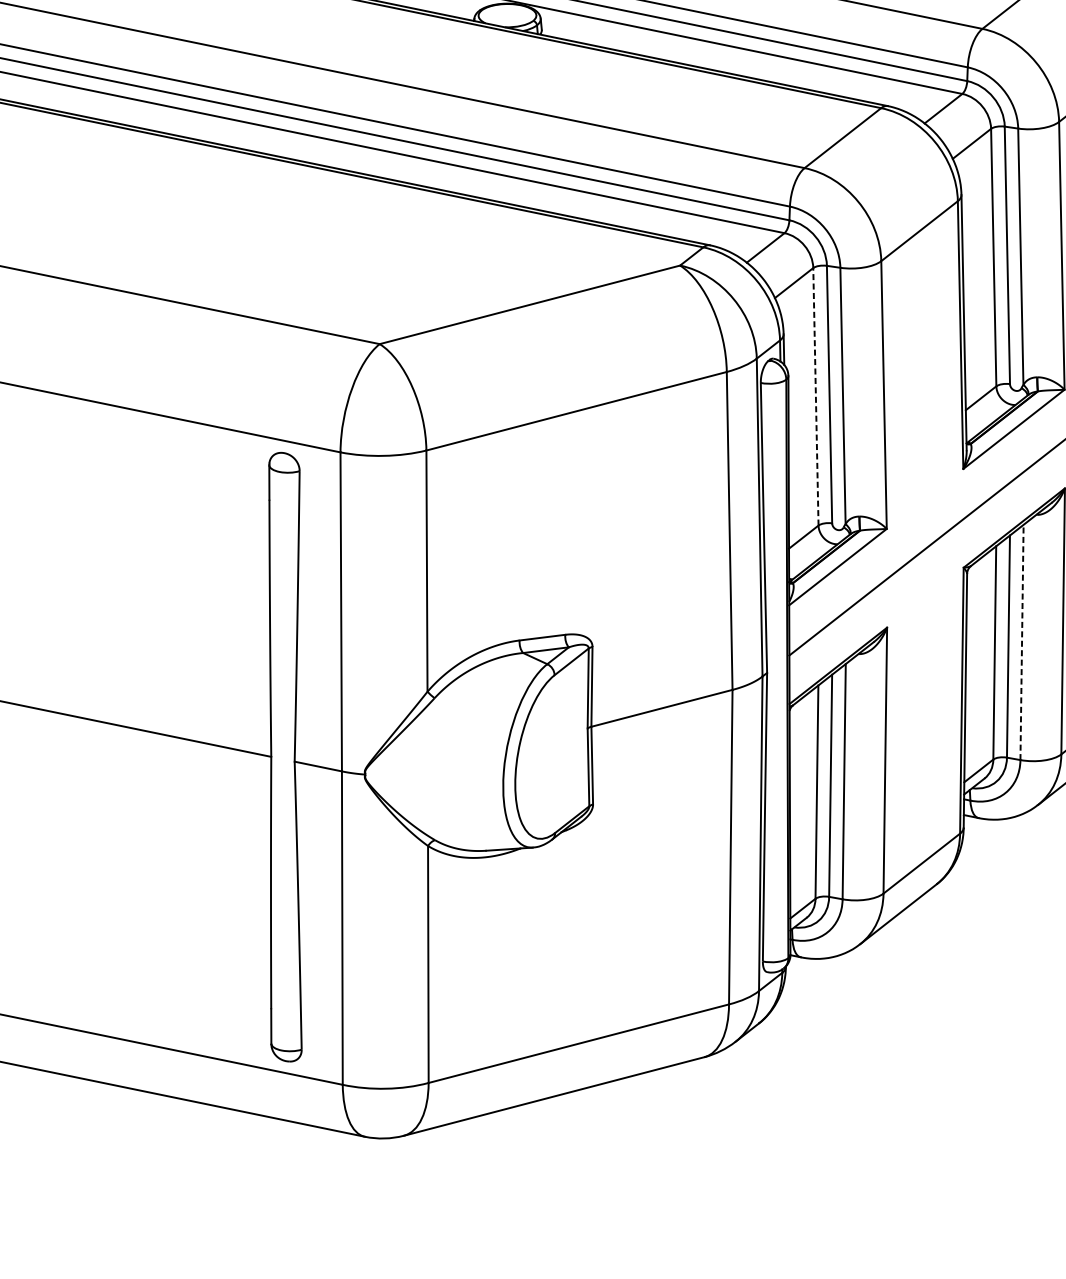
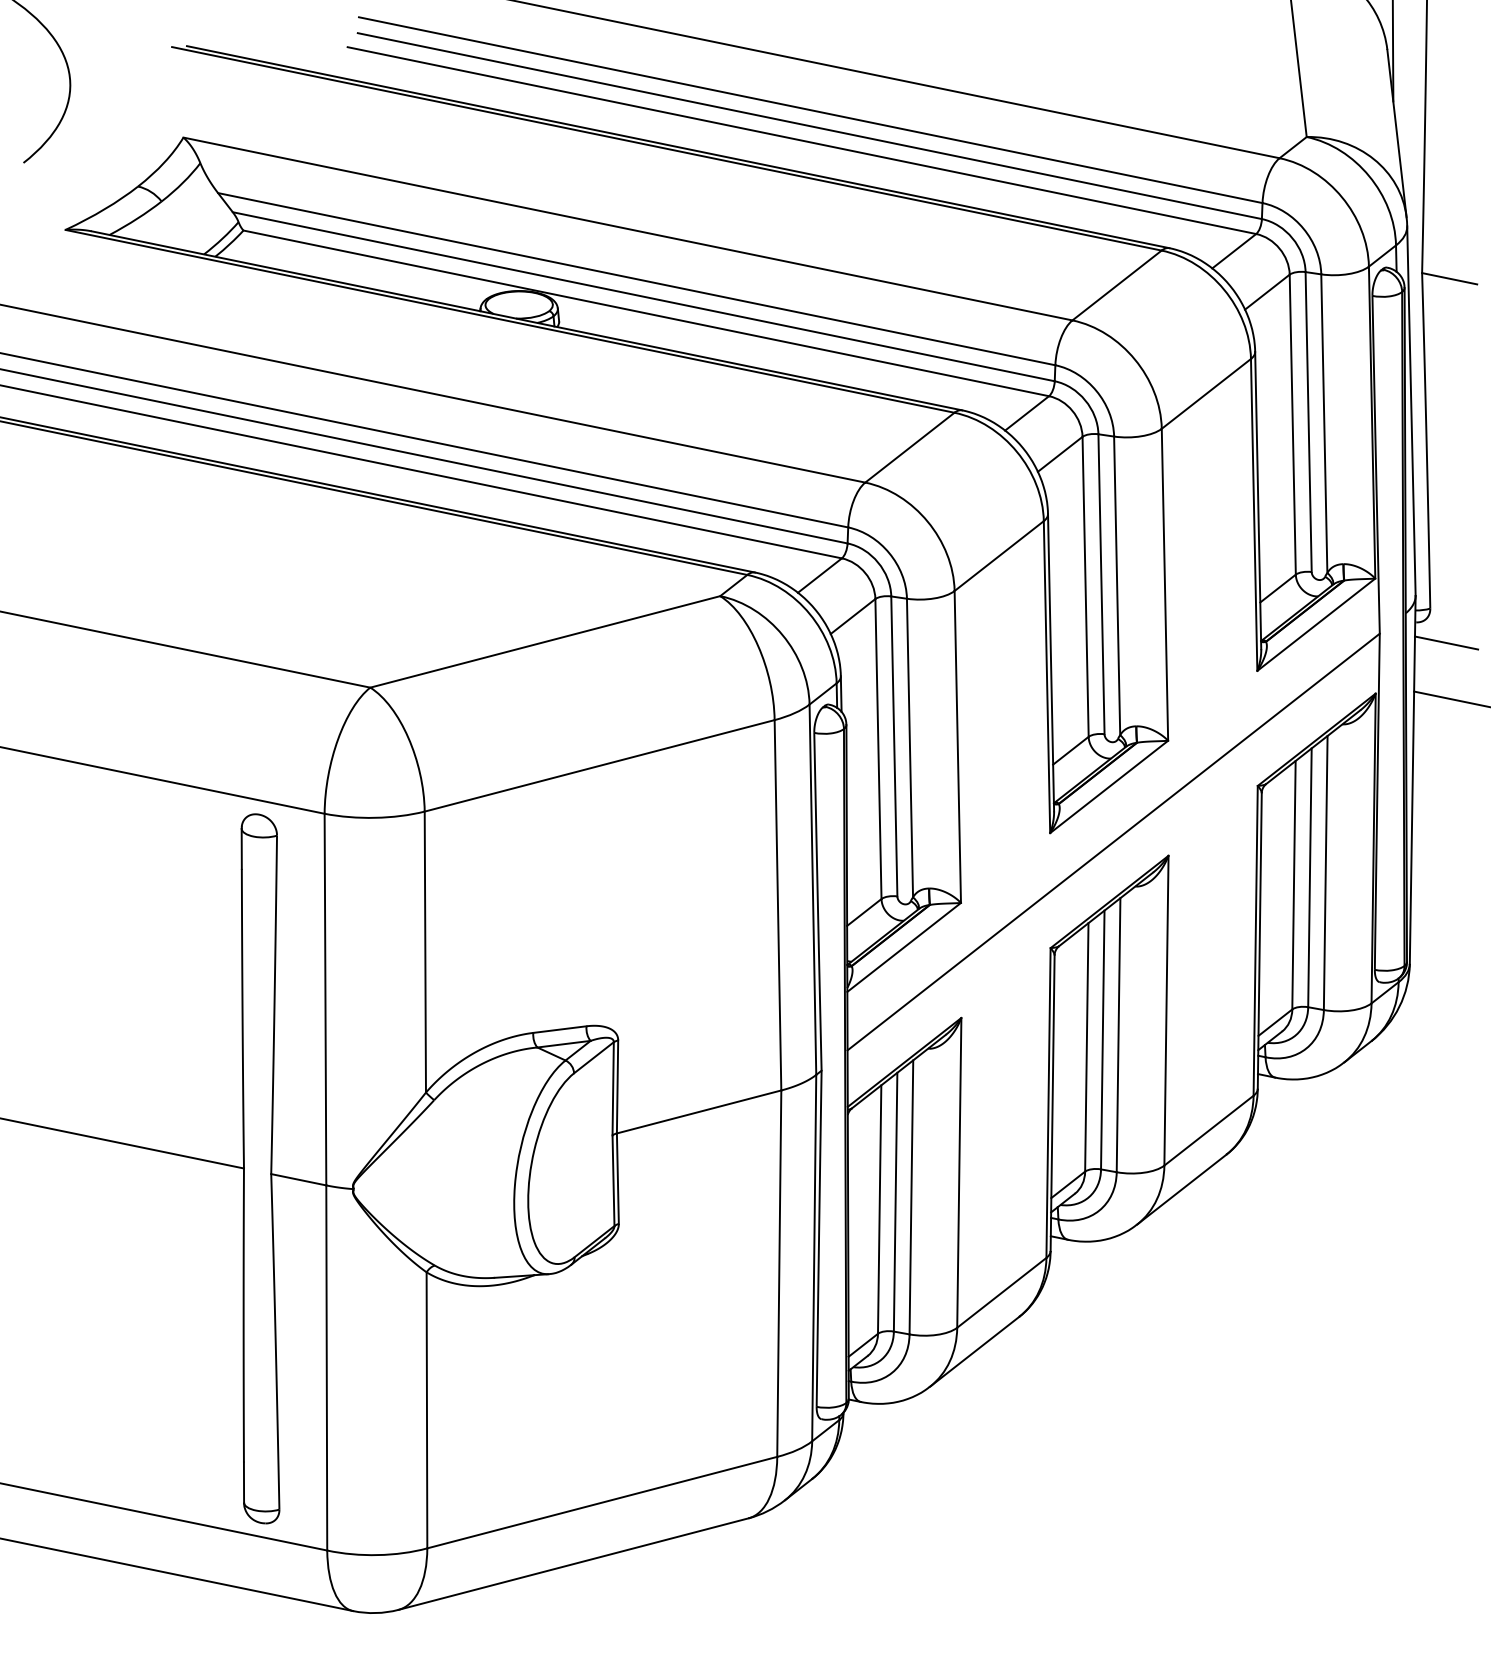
line: (815, 396) -> (878, 748), dashed -> solid
line: (1021, 641) -> (1118, 1034), dashed -> solid

